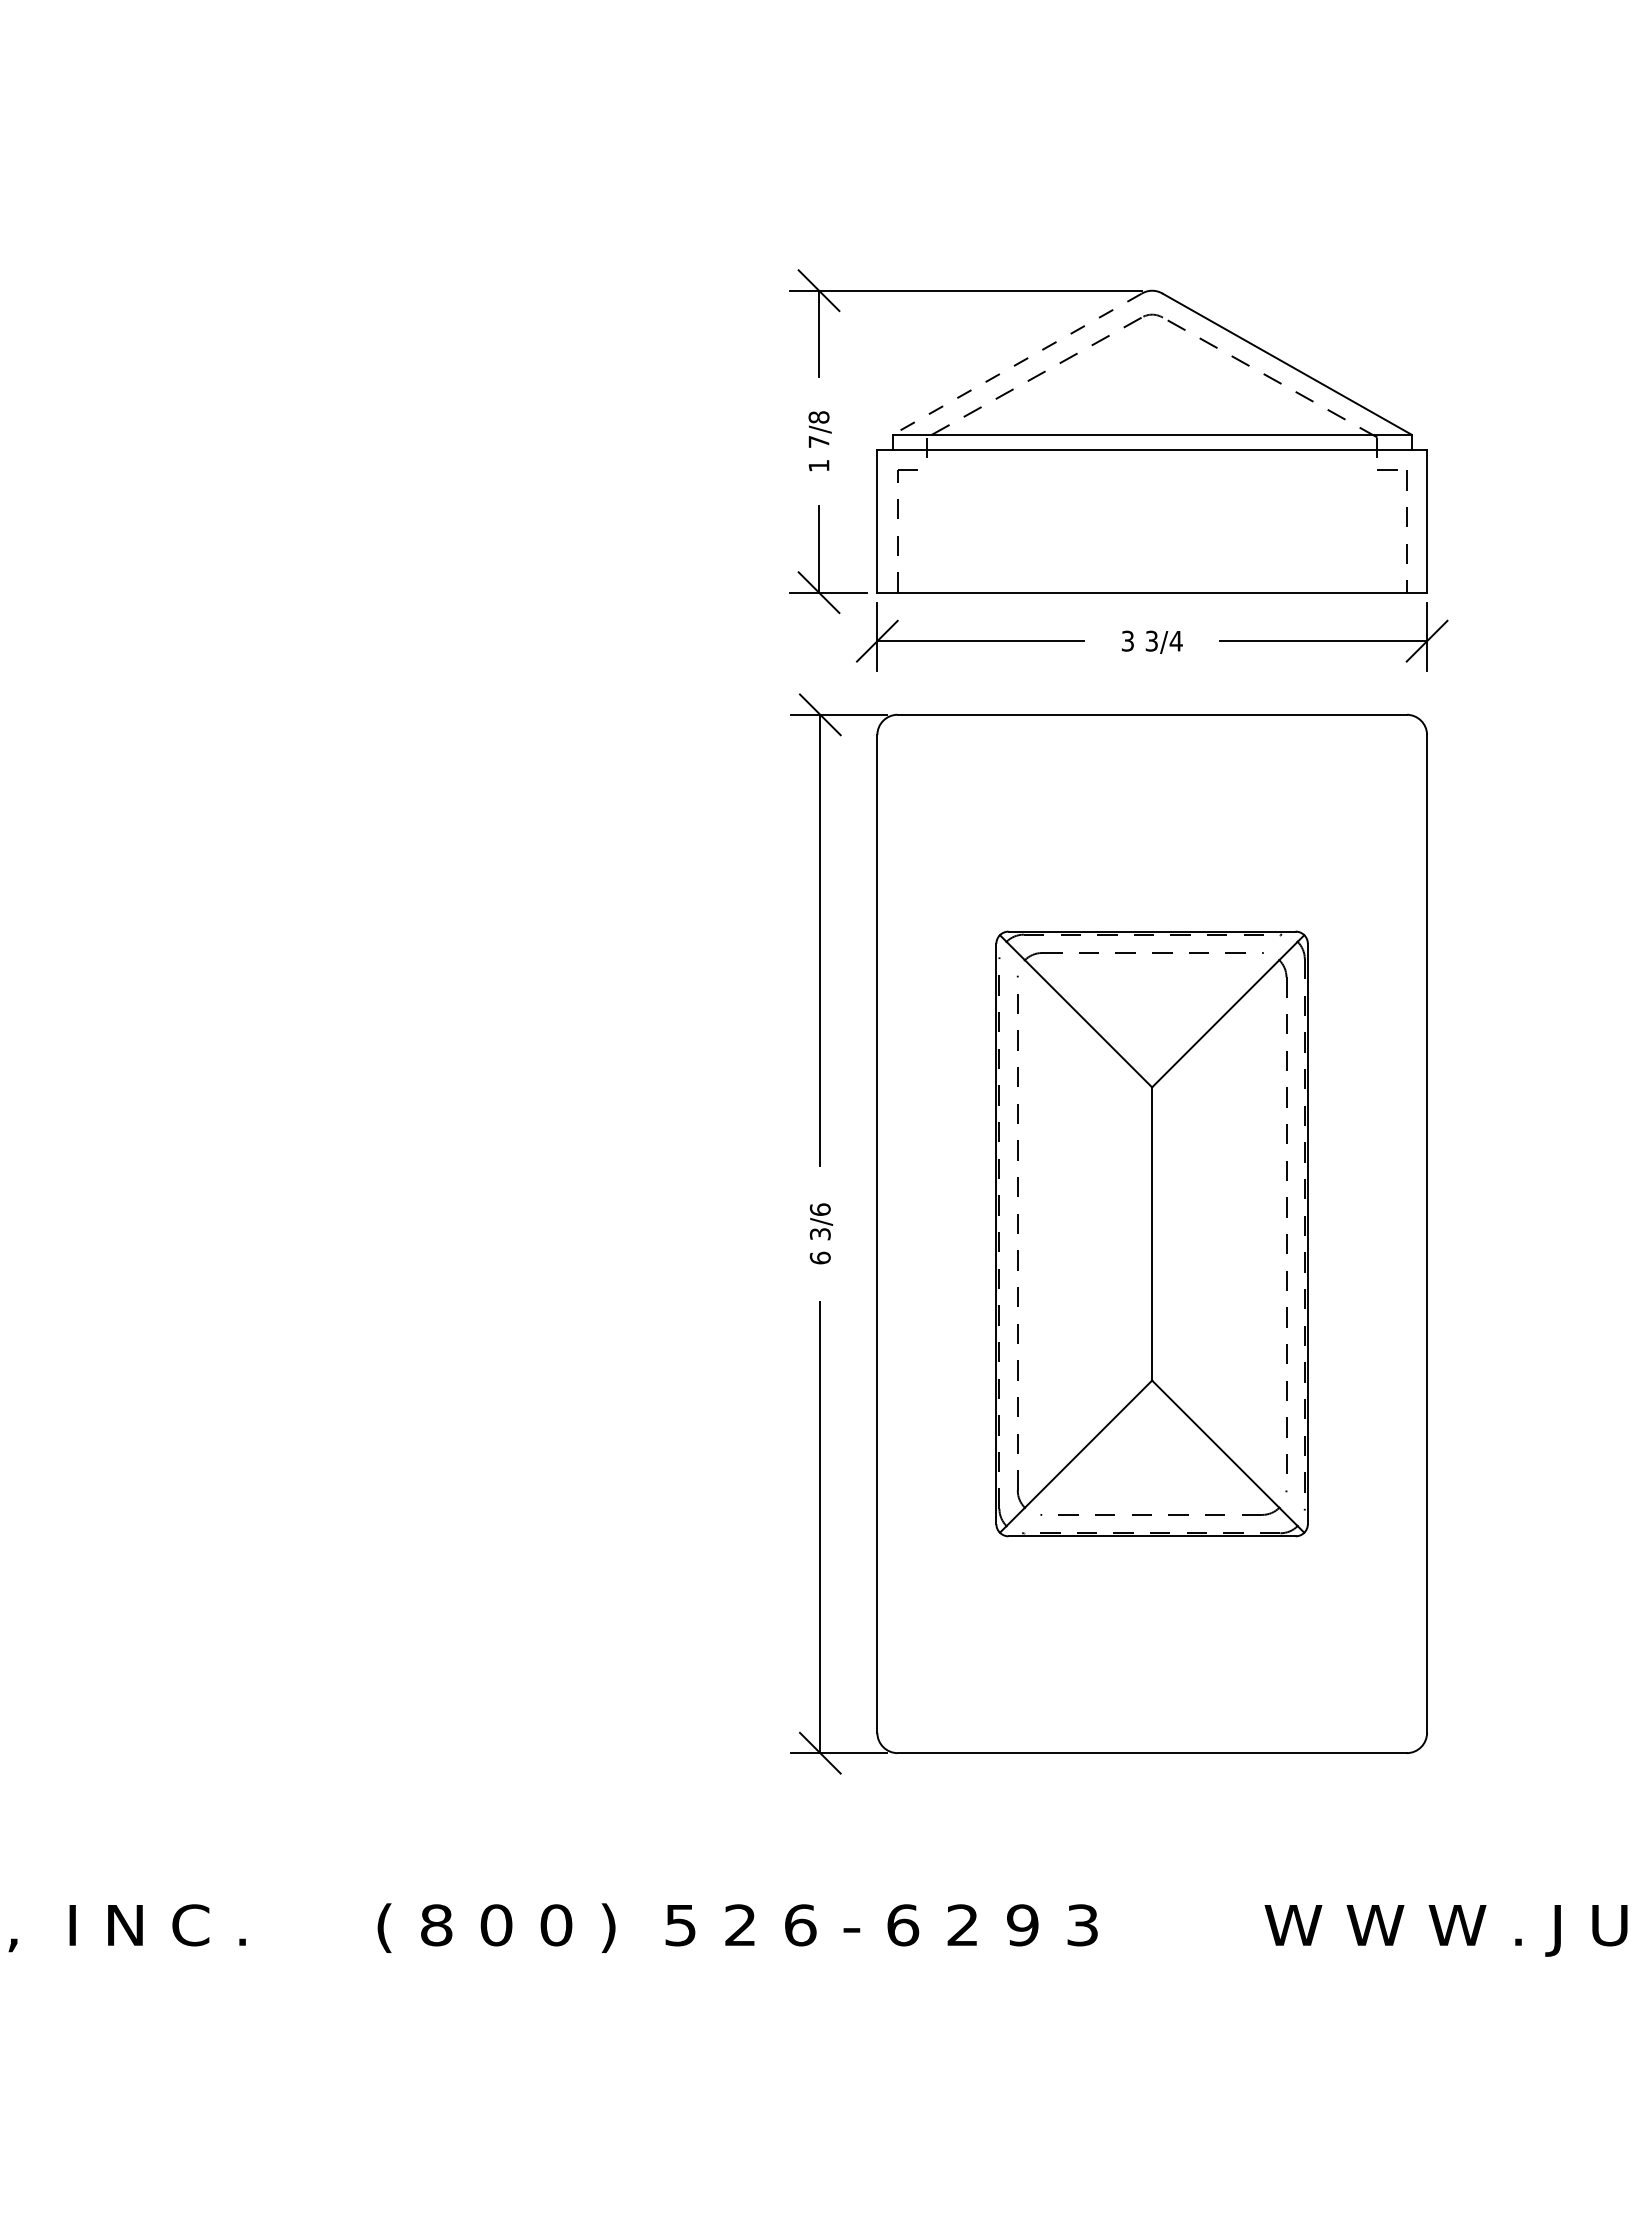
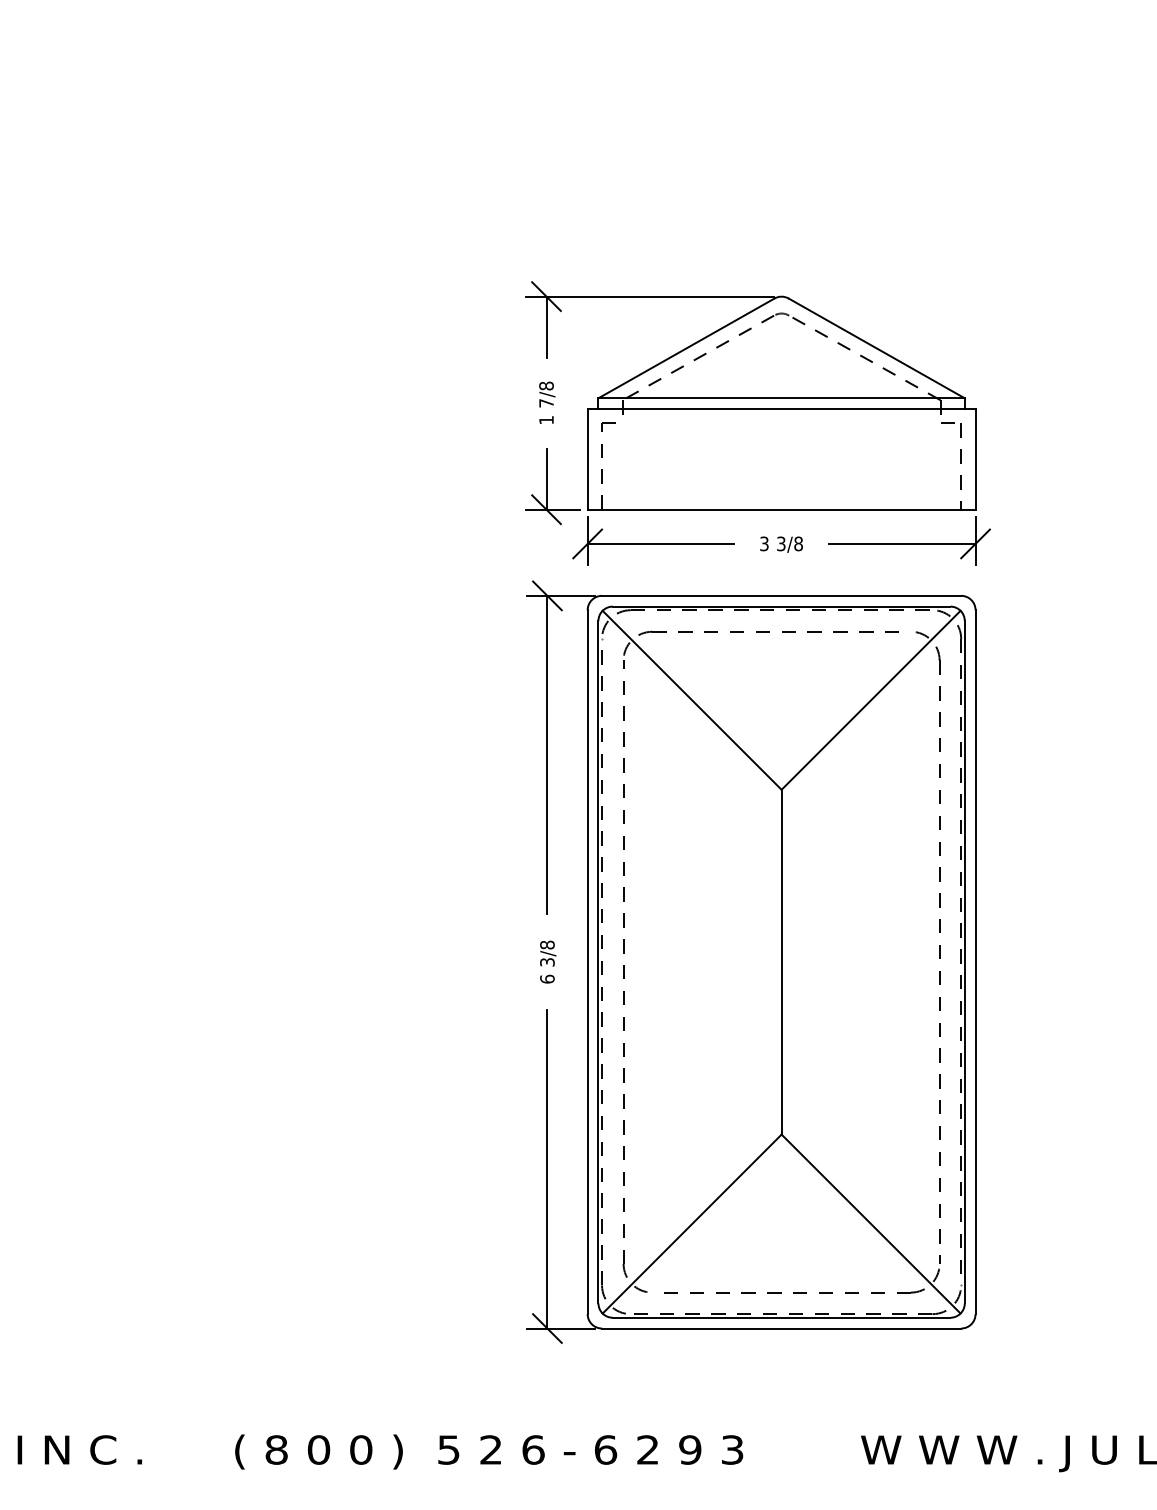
line: (1016, 364) -> (685, 348), dashed -> solid
text: (1175, 640) -> (798, 543), 3/4 -> 3/8
text: (819, 1209) -> (546, 944), 3/6 -> 3/8
part: (1151, 1233) -> (781, 961), size x1.67

